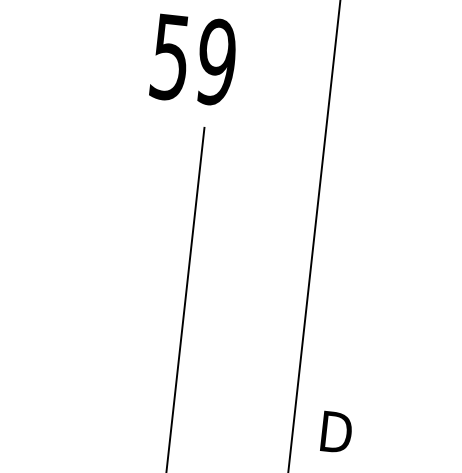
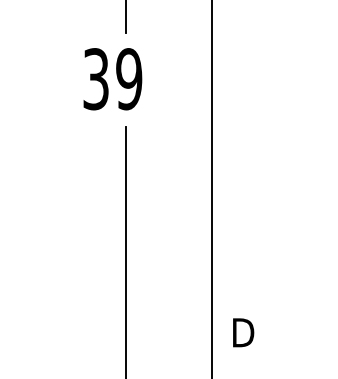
text: (171, 56) -> (96, 78), 59 -> 39

